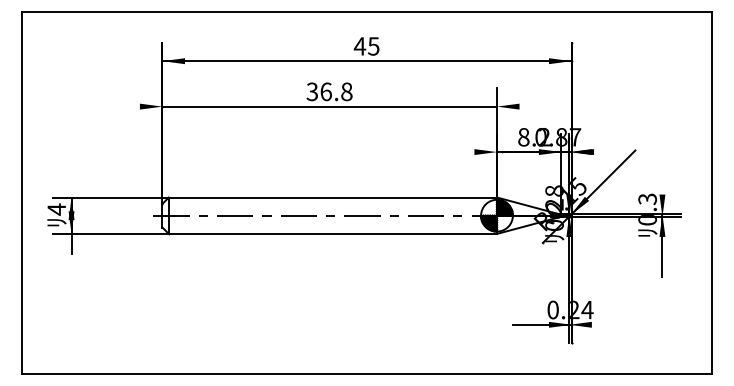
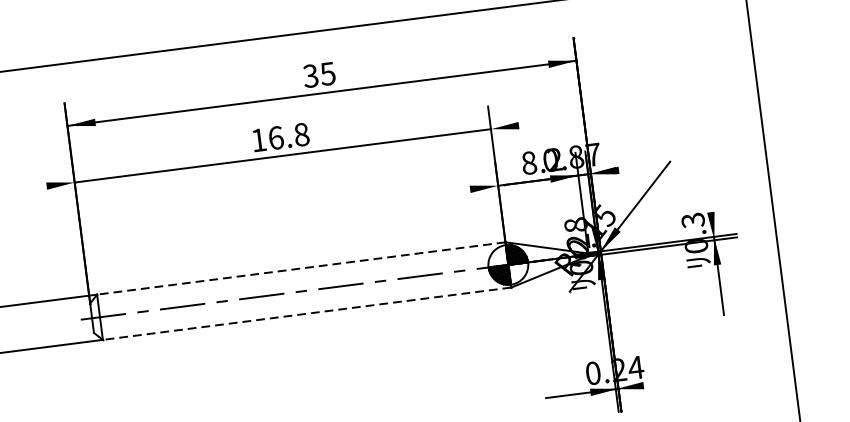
text: (359, 46) -> (310, 76), 45 -> 35
text: (311, 91) -> (257, 139), 36.8 -> 16.8
line: (332, 197) -> (300, 268), solid -> dashed
line: (332, 233) -> (306, 313), solid -> dashed

